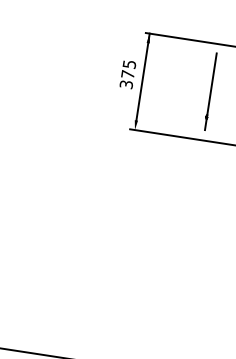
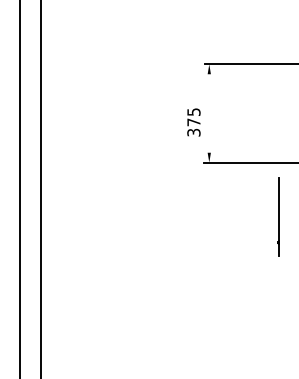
text: (127, 74) -> (193, 122), moved
line: (143, 76) -> (209, 108), removed
line: (210, 91) -> (278, 216), moved

